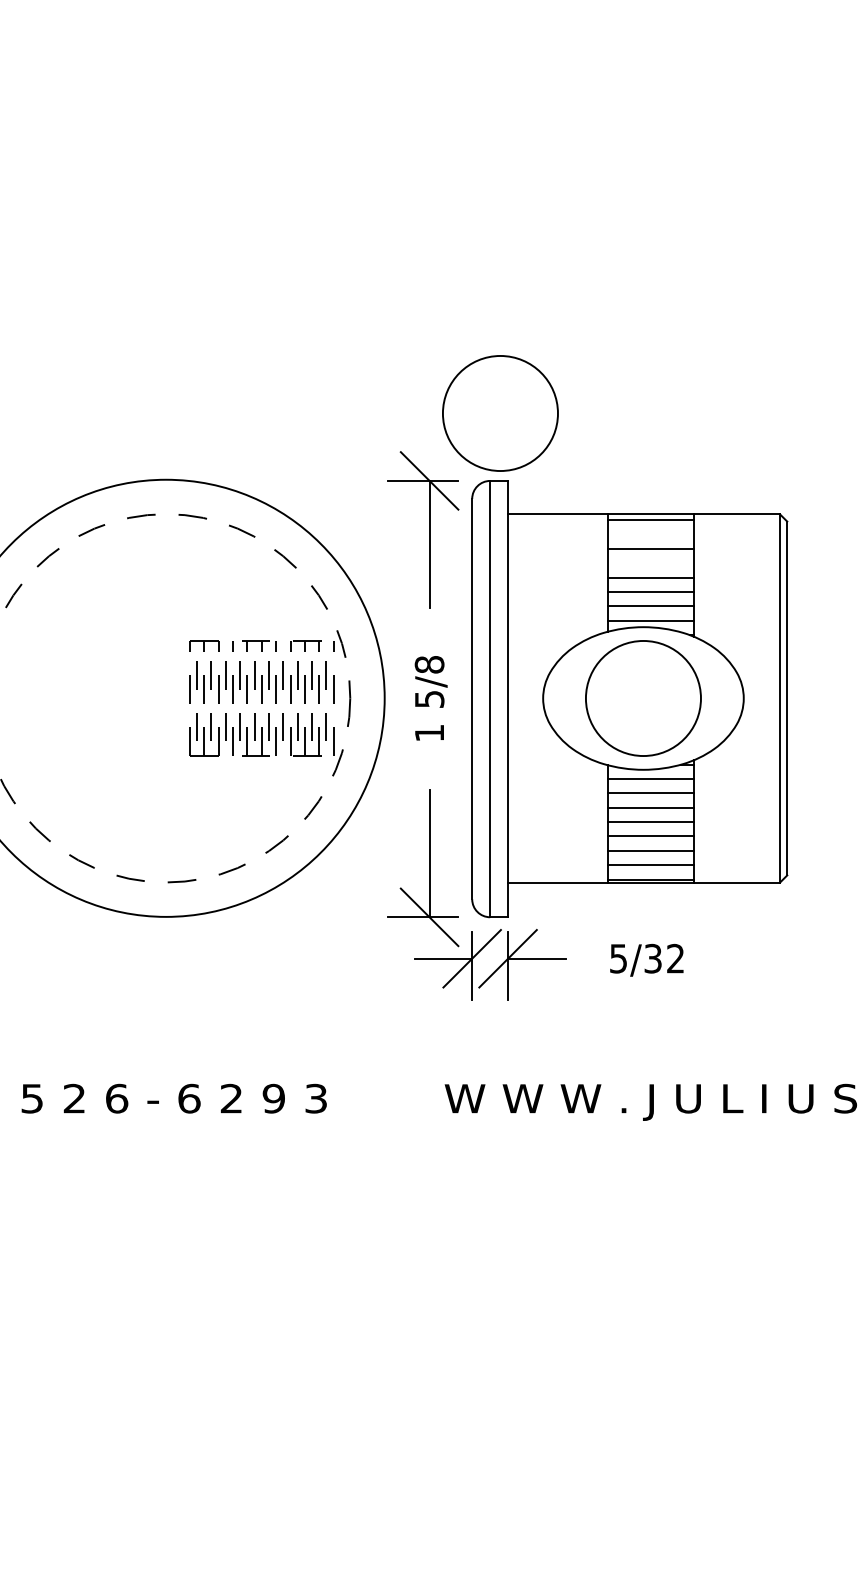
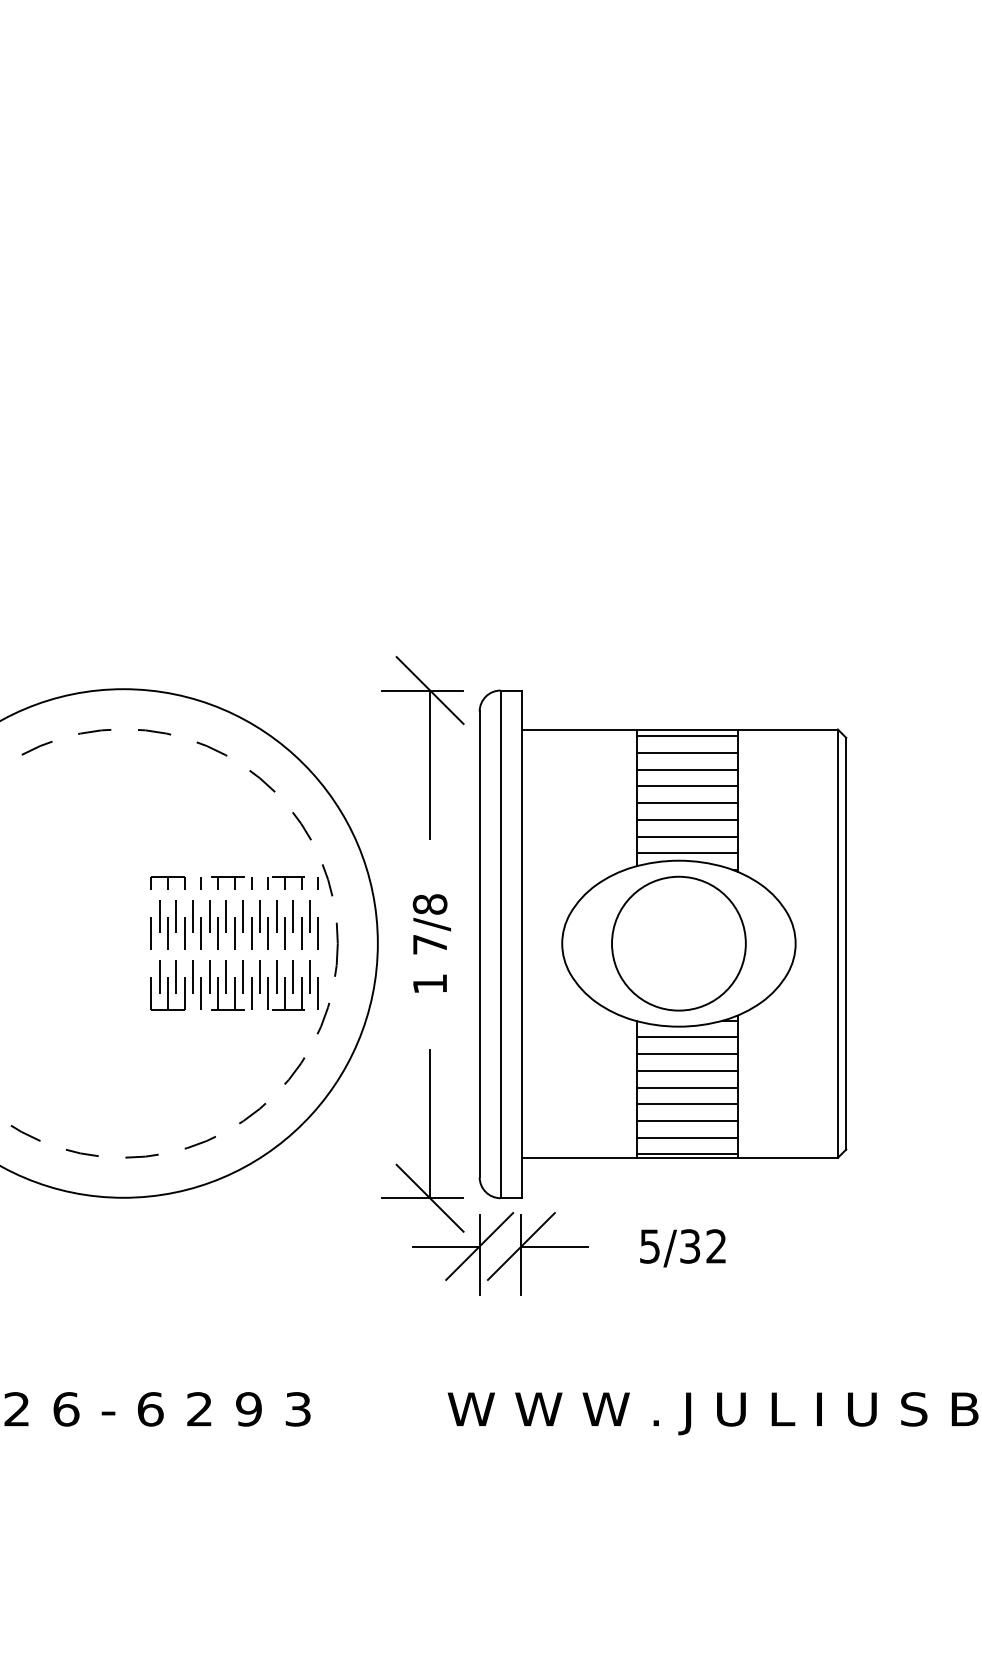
circle: (500, 413) -> (512, 612), removed
line: (650, 534) -> (687, 752), added
line: (650, 563) -> (687, 786), added
text: (429, 699) -> (429, 944), 5/8 -> 7/8

